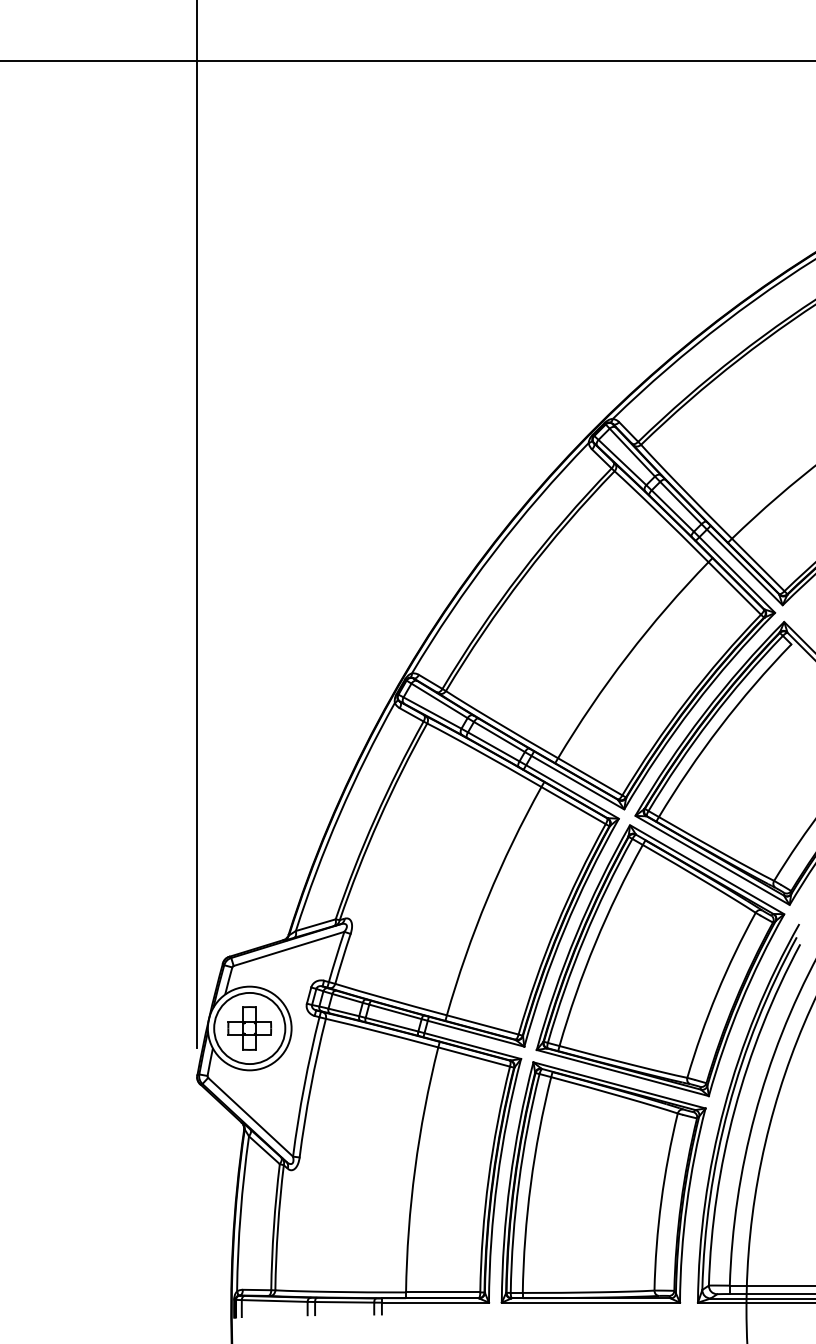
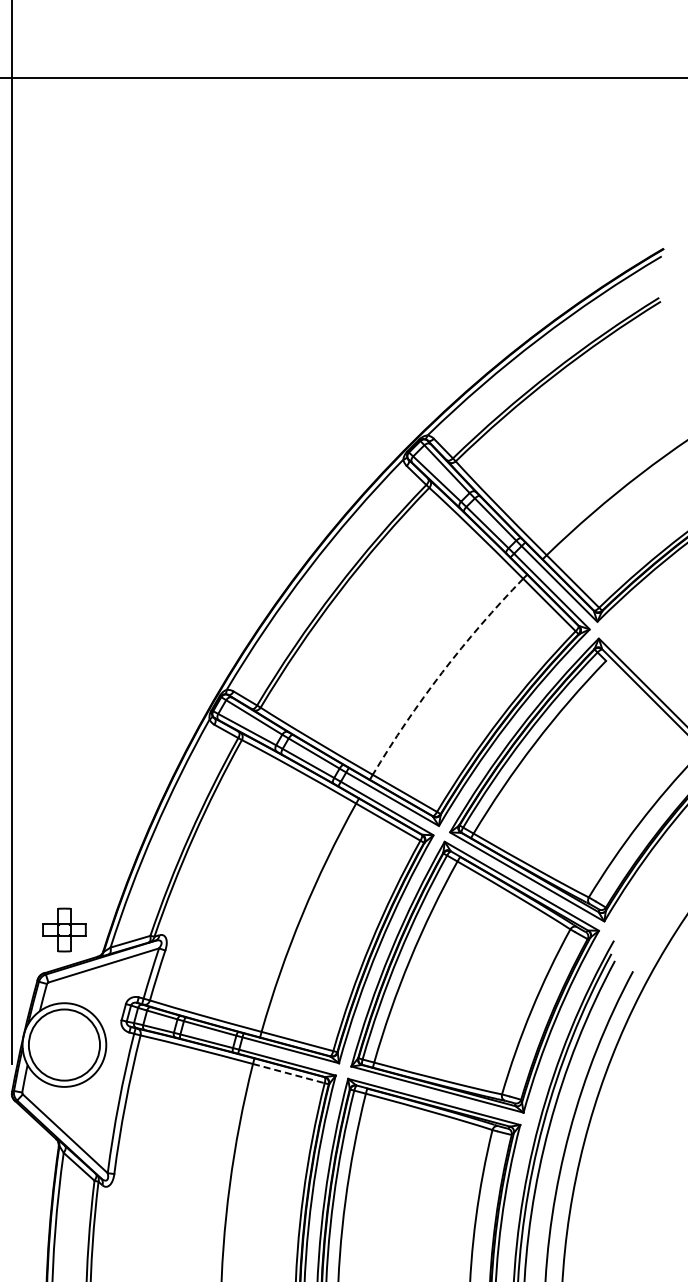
arc: (627, 655) -> (442, 672), solid -> dashed
part: (249, 1028) -> (64, 930), moved
line: (474, 1057) -> (289, 1074), solid -> dashed

